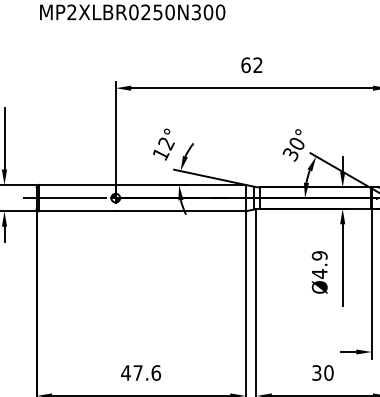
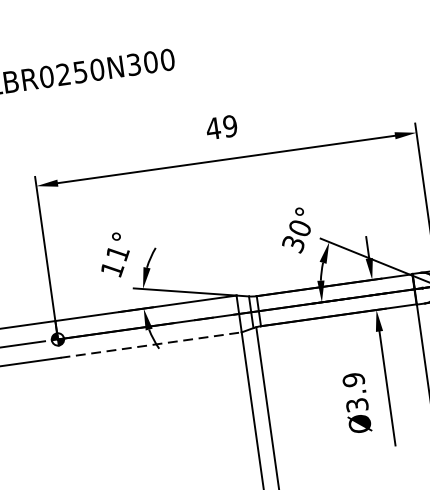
text: (251, 65) -> (221, 127), 62 -> 49
text: (166, 143) -> (117, 253), 12° -> 11°
line: (180, 211) -> (150, 345), solid -> dashed
text: (319, 273) -> (356, 404), Ø4.9 -> Ø3.9

